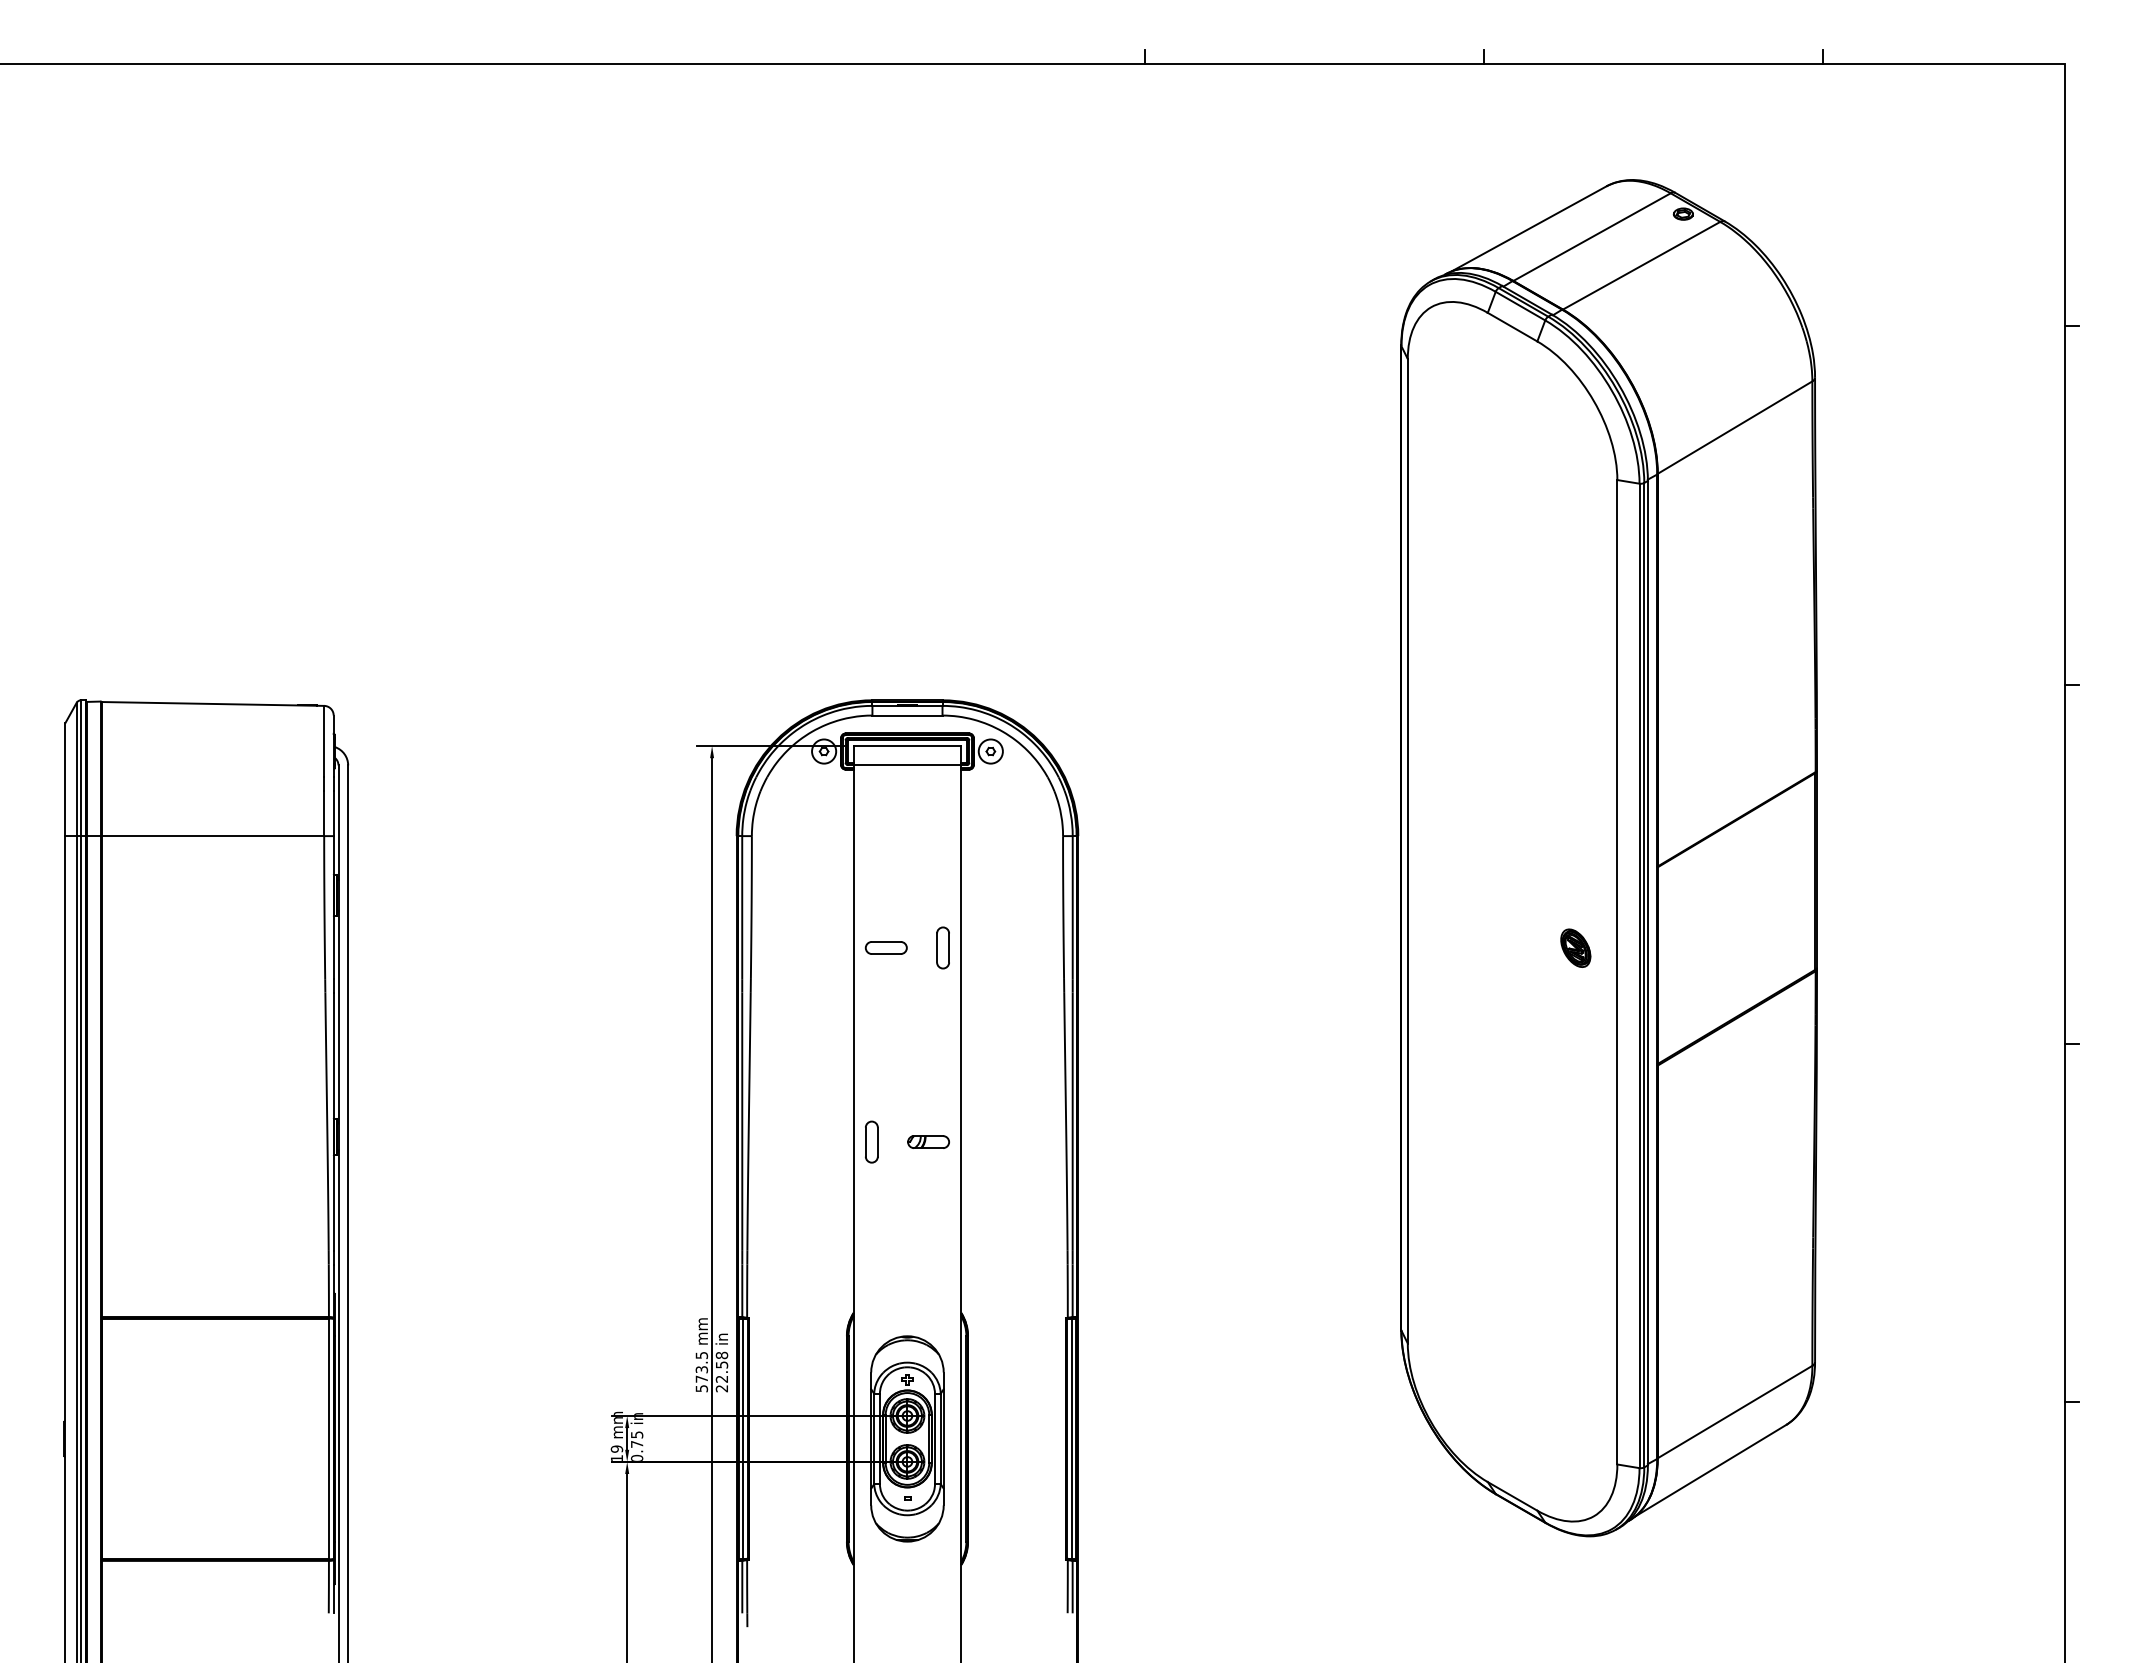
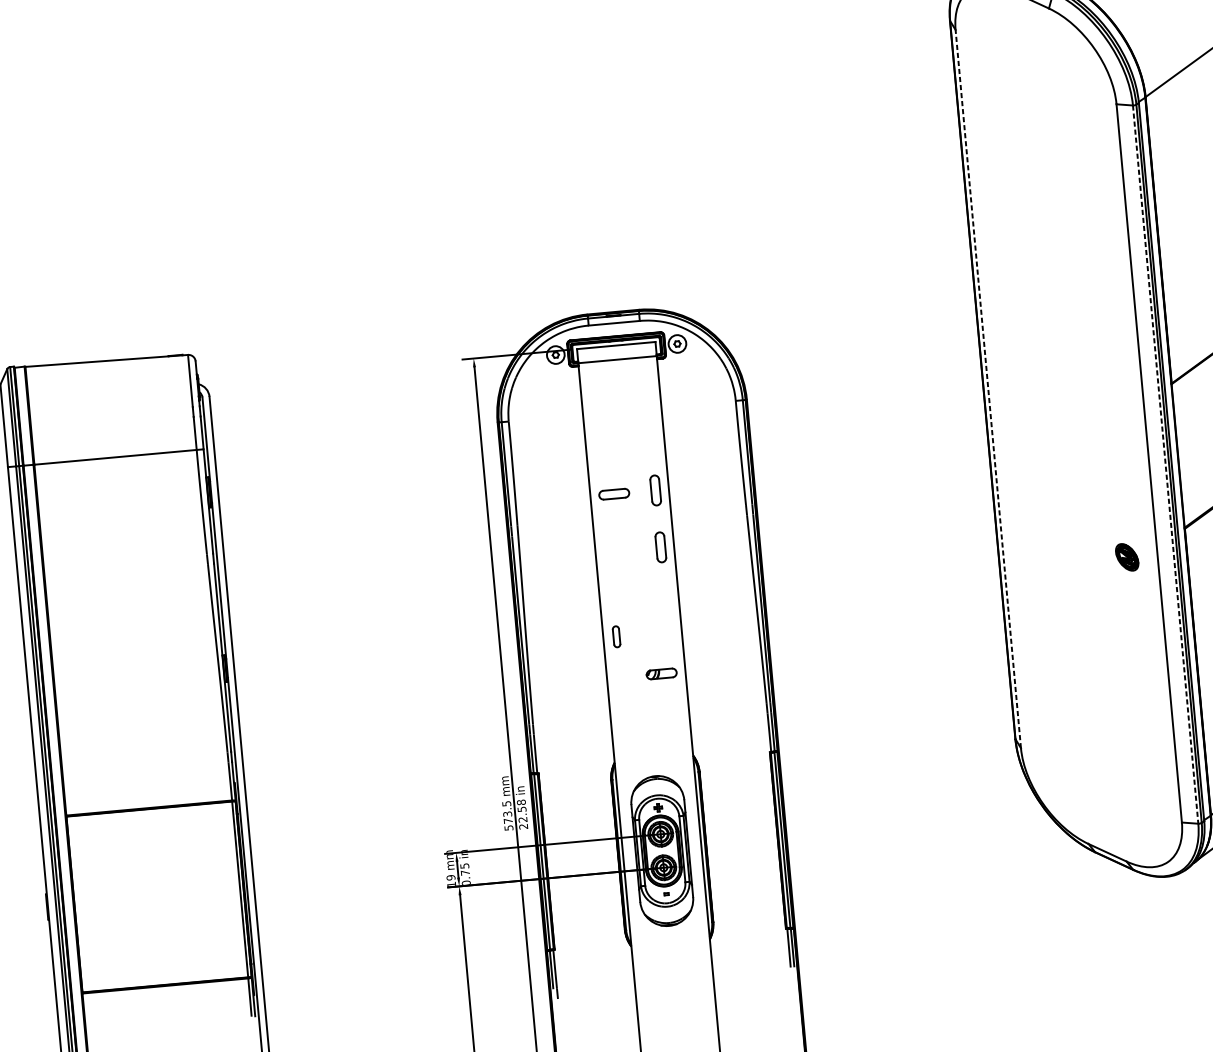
line: (1407, 850) -> (988, 388), solid -> dashed
part: (1575, 947) -> (1126, 556), moved
line: (1639, 976) -> (1165, 465), solid -> dashed
part: (942, 1025) -> (660, 547), added
part: (871, 1141) -> (616, 636), size x0.7
part: (928, 1141) -> (661, 673), moved

